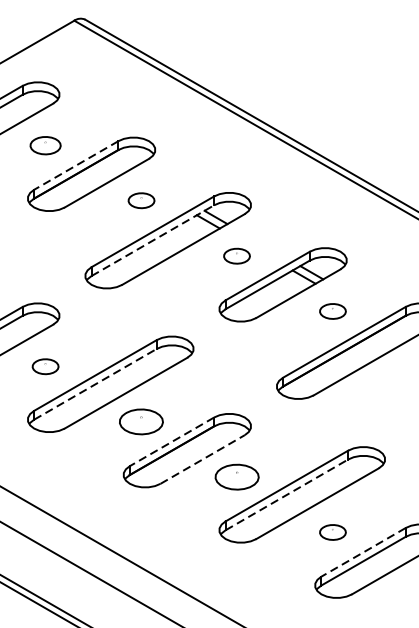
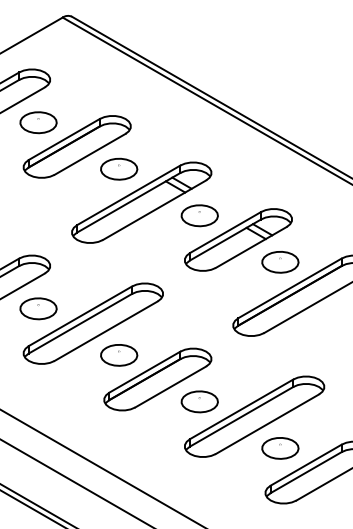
part: (45, 145) -> (38, 122), size x1.43
line: (76, 165) -> (64, 139), dashed -> solid
part: (141, 199) -> (119, 168), size x1.67
line: (152, 240) -> (128, 202), dashed -> solid
part: (236, 255) -> (199, 215), size x1.67
part: (333, 311) -> (280, 262), size x1.67
part: (45, 366) -> (38, 308), size x1.67
line: (95, 384) -> (80, 323), dashed -> solid
line: (171, 442) -> (144, 372), dashed -> solid
line: (202, 460) -> (170, 387), dashed -> solid
line: (286, 494) -> (241, 416), dashed -> solid
part: (333, 532) -> (280, 448), size x1.67
line: (363, 552) -> (306, 465), dashed -> solid

